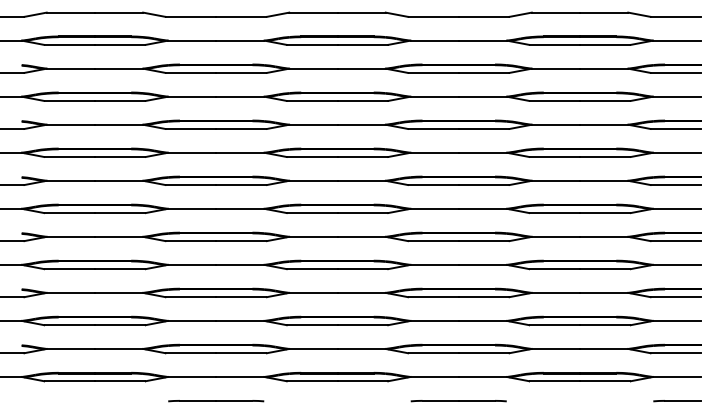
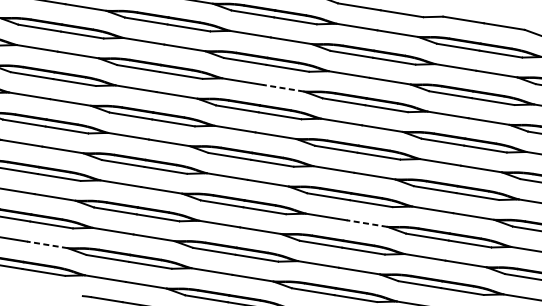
line: (361, 124) -> (283, 88), solid -> dashed
line: (482, 264) -> (366, 223), solid -> dashed
line: (118, 348) -> (47, 244), solid -> dashed

